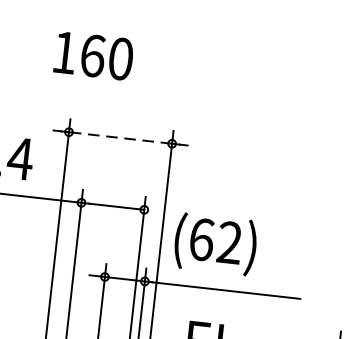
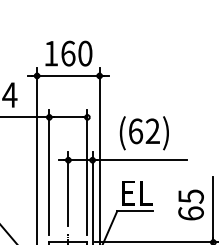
text: (93, 55) -> (68, 53), moved
line: (119, 137) -> (67, 75), dashed -> solid
text: (214, 244) -> (143, 133), moved

